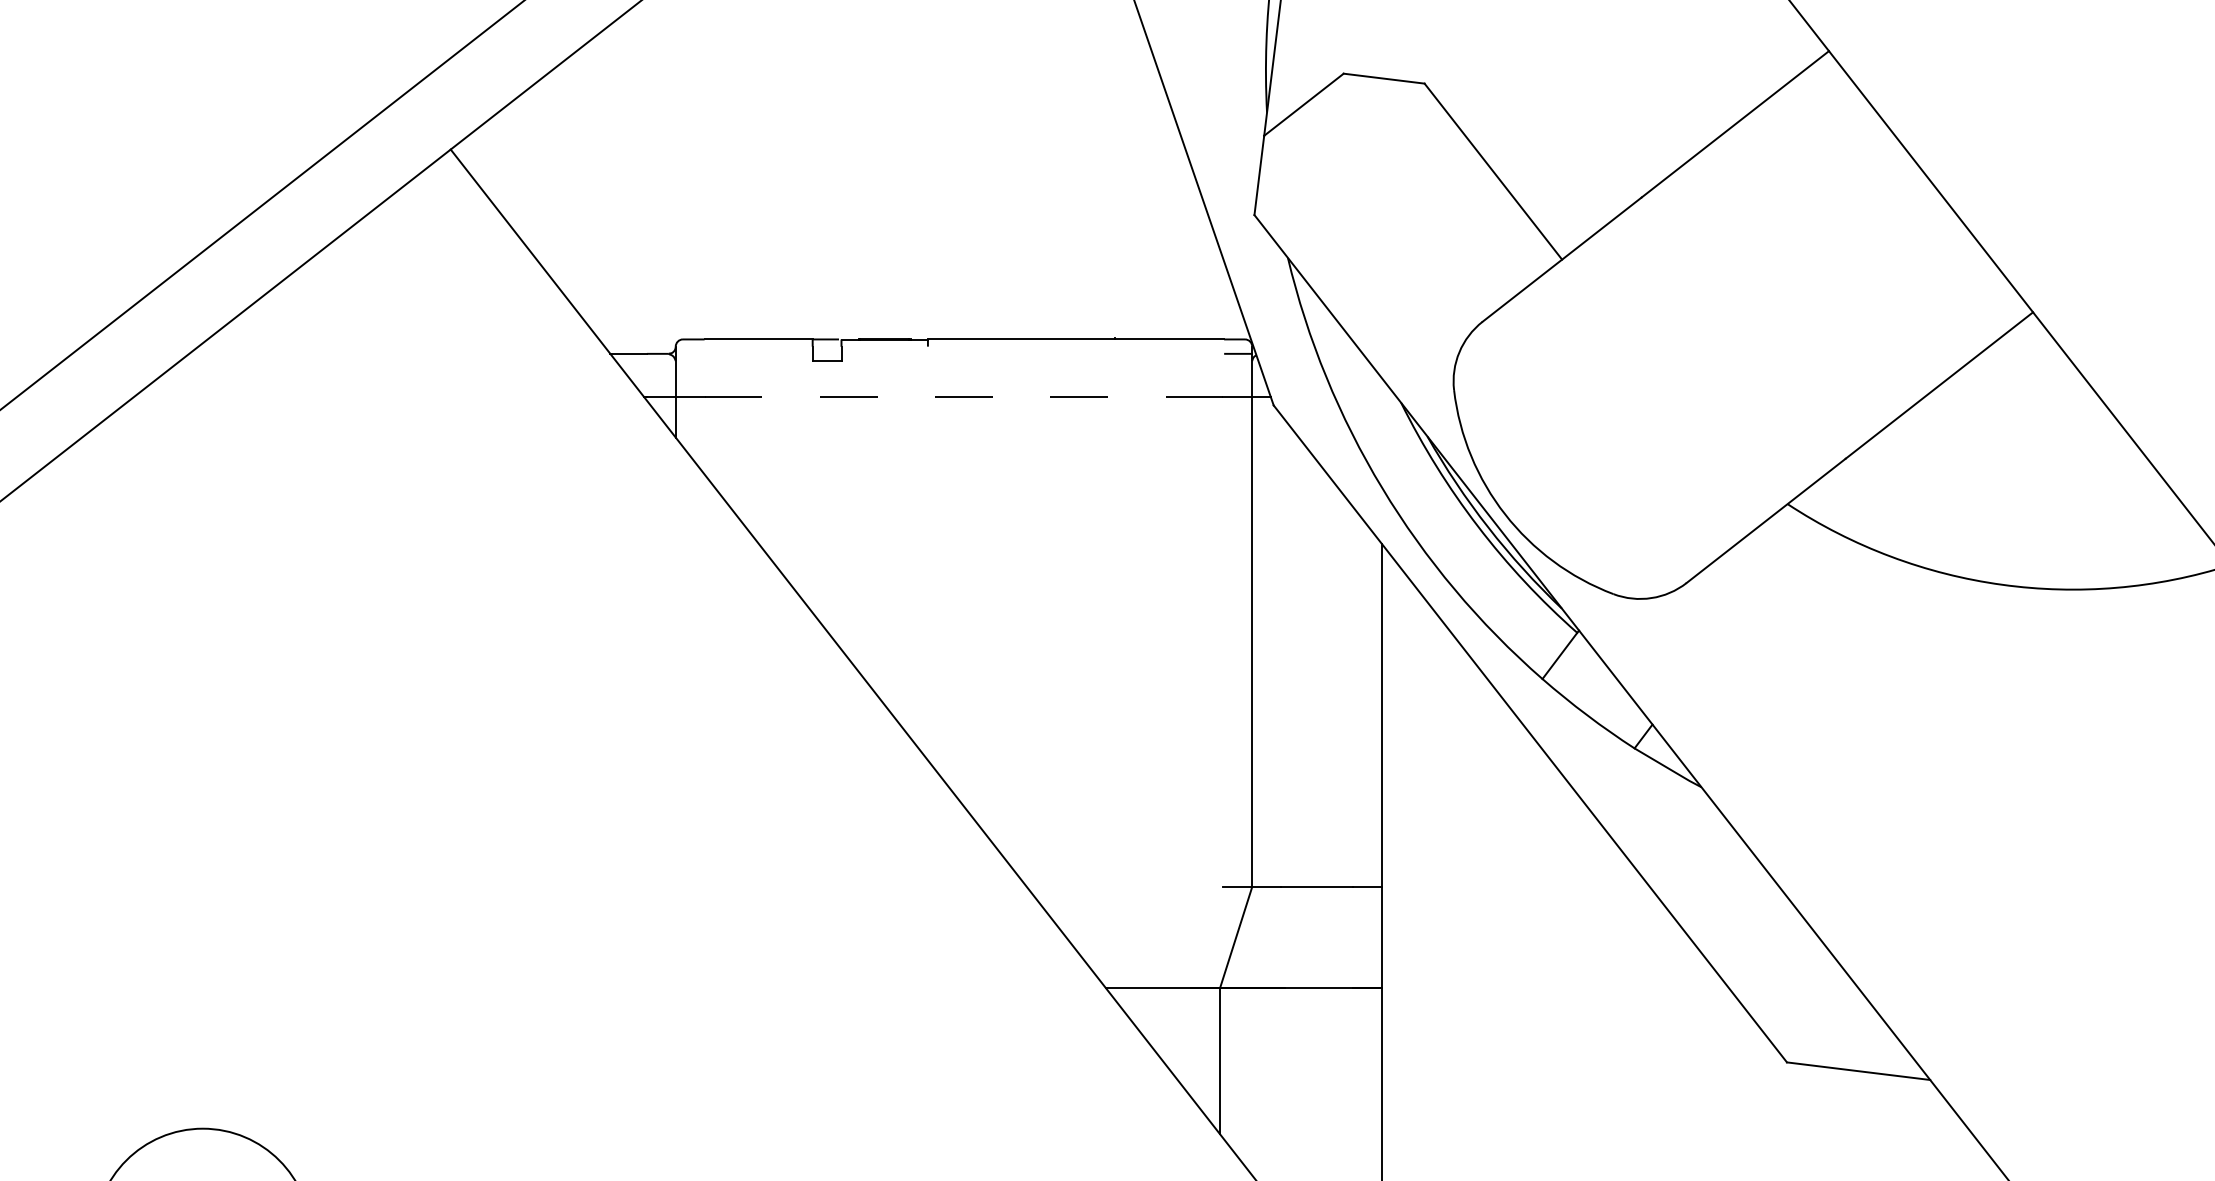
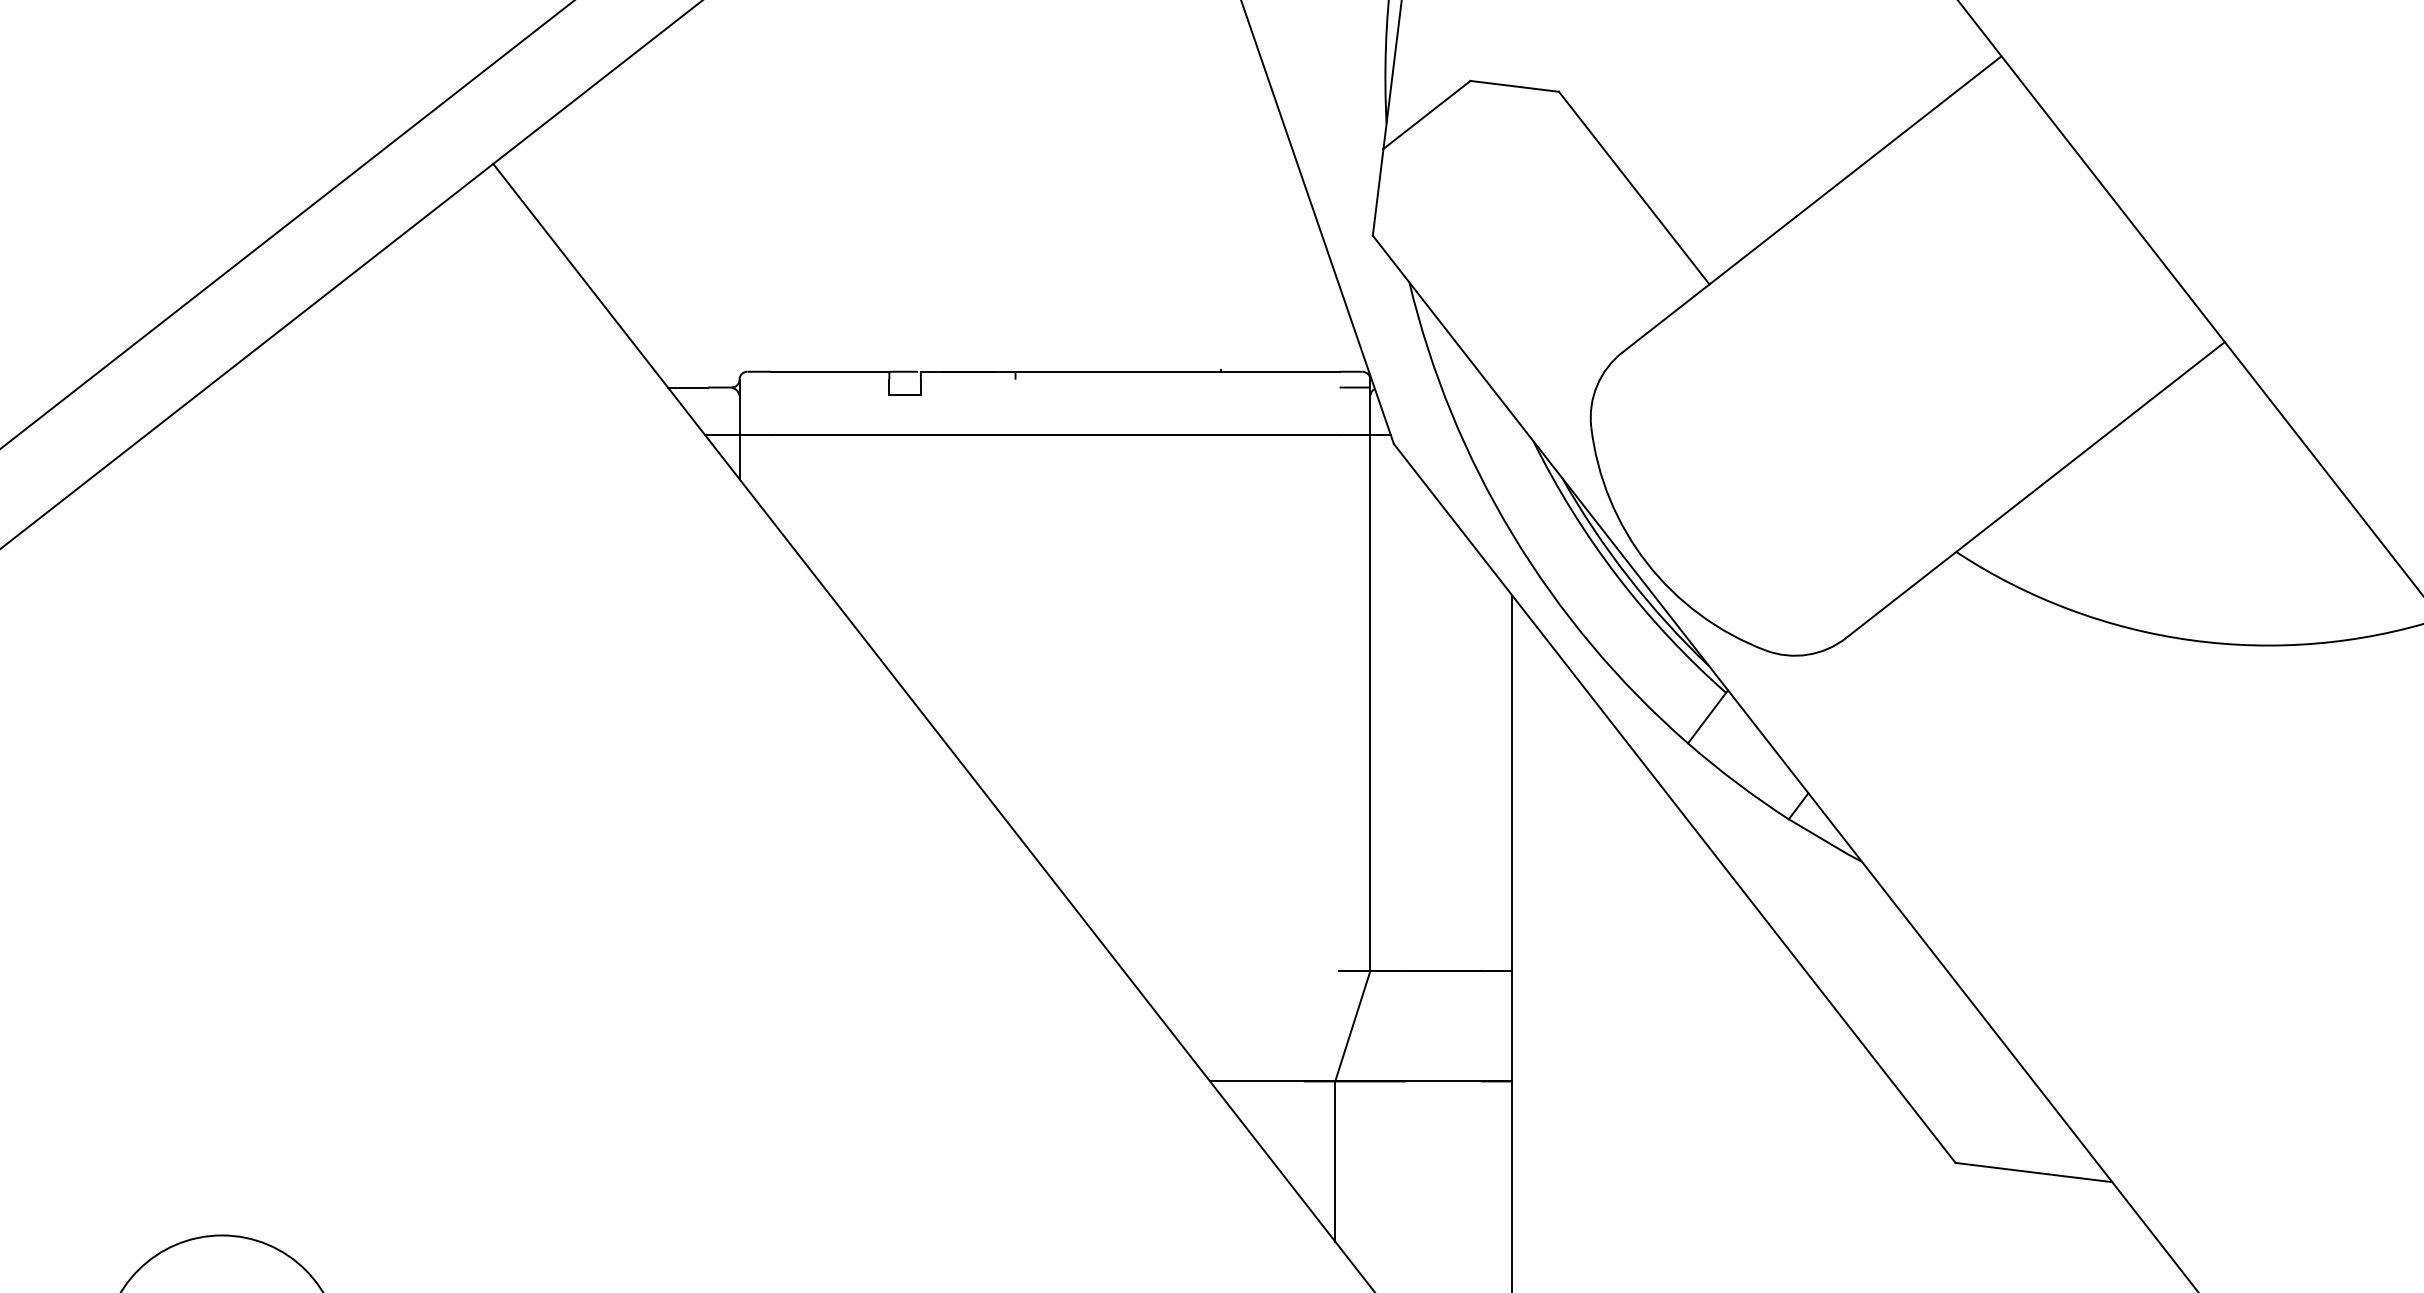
line: (963, 396) -> (1054, 434), dashed -> solid

